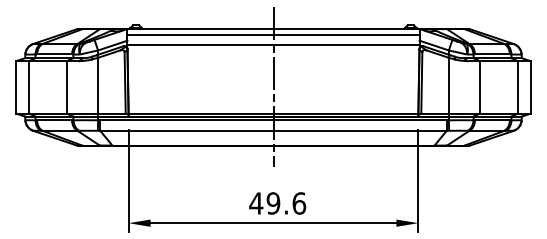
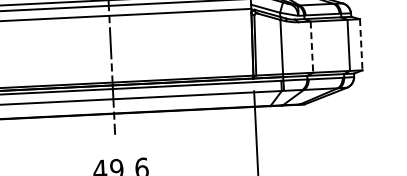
line: (479, 87) -> (311, 47), solid -> dashed
line: (530, 87) -> (361, 44), solid -> dashed

